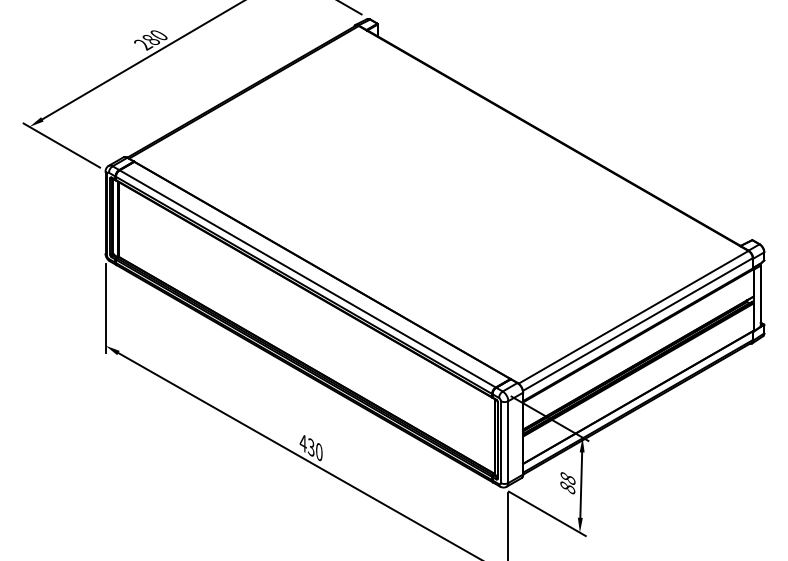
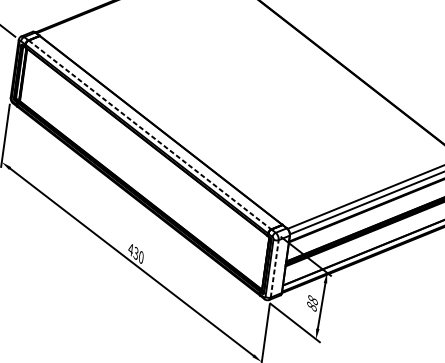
line: (308, 279) -> (150, 135), solid -> dashed
line: (508, 442) -> (274, 269), solid -> dashed

